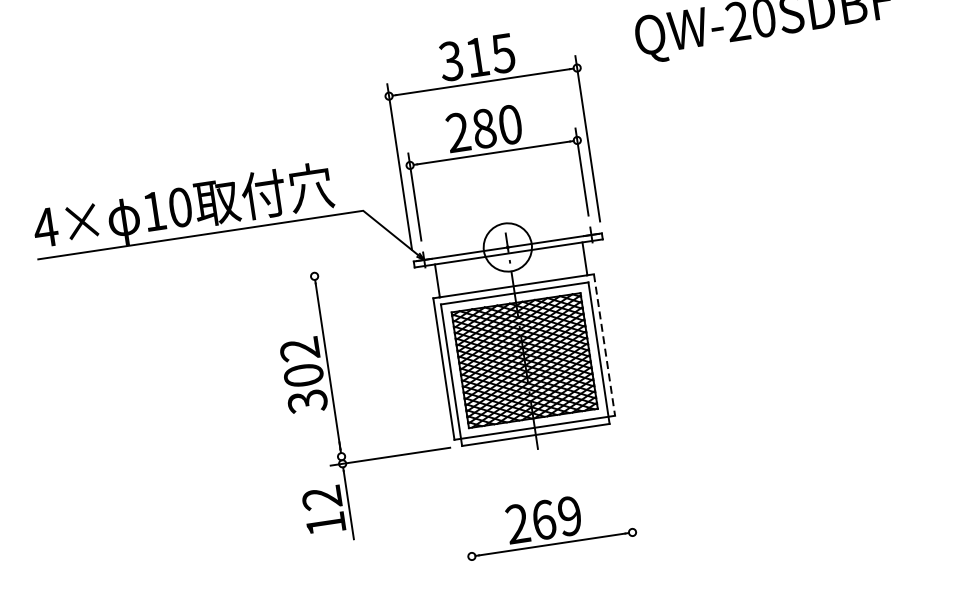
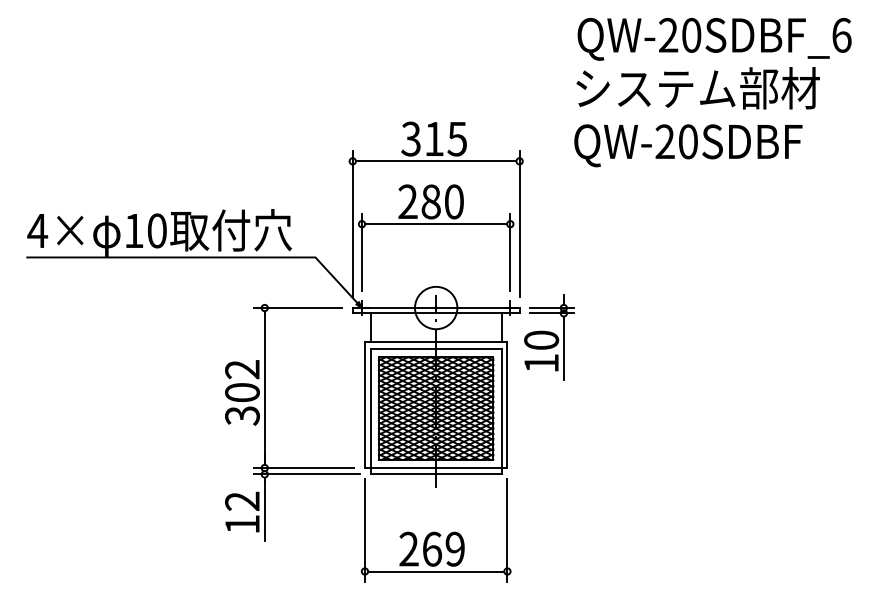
part: (640, 261) -> (549, 337), added
line: (352, 271) -> (298, 308), added
line: (604, 345) -> (507, 405), dashed -> solid
line: (386, 450) -> (304, 468), added
line: (625, 486) -> (507, 530), added
line: (464, 510) -> (364, 530), added

